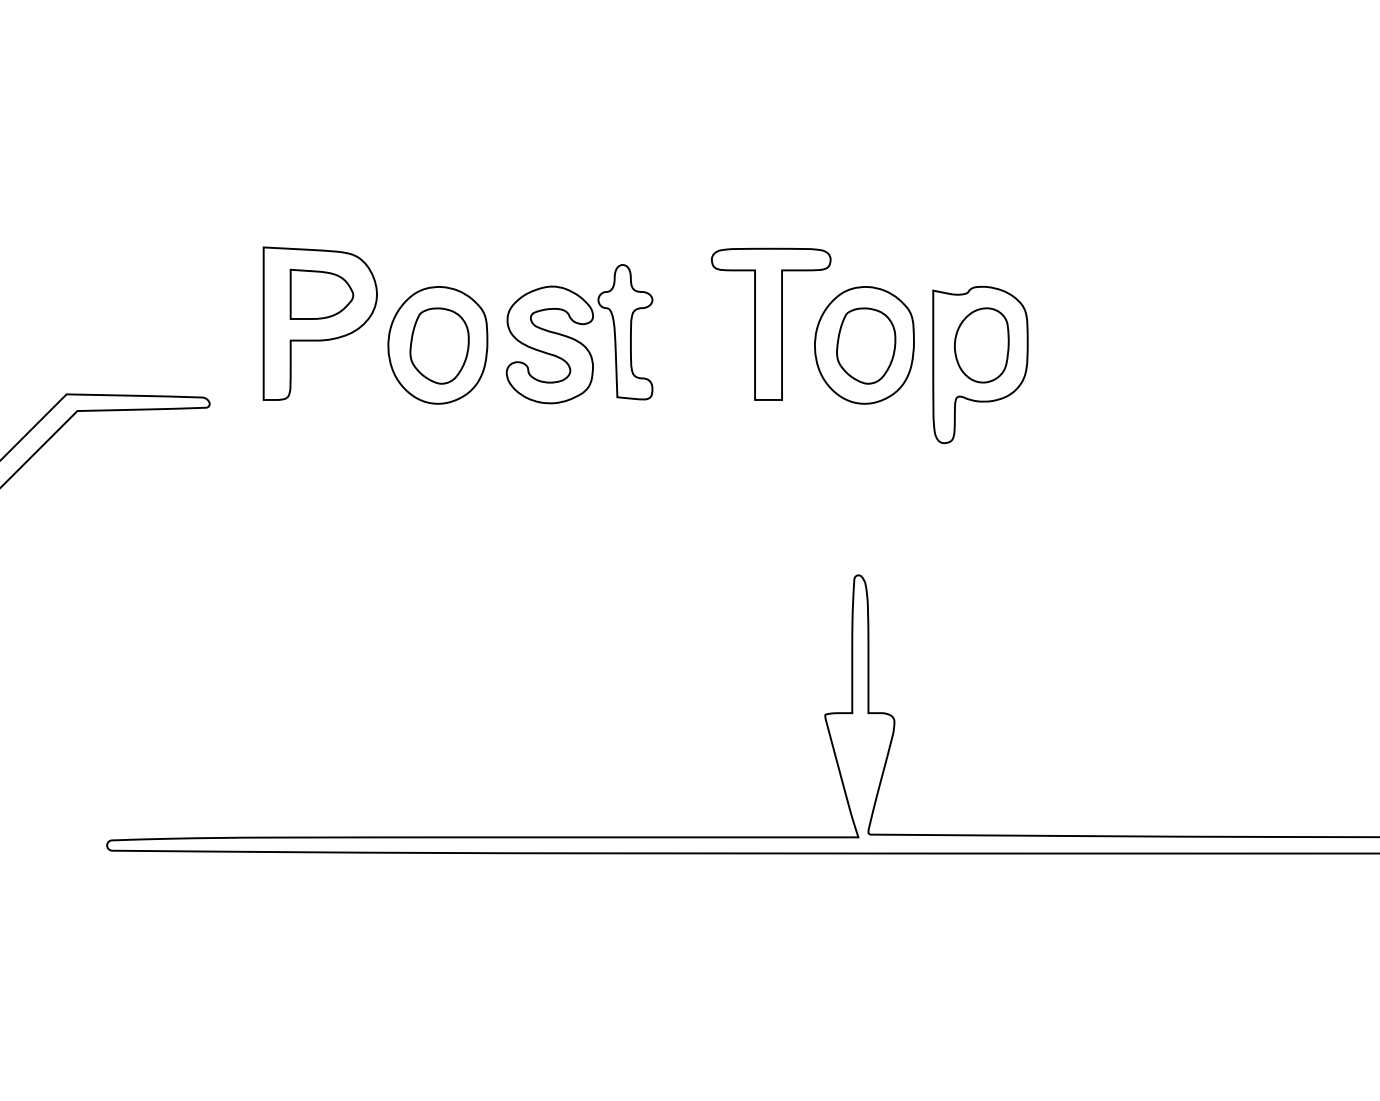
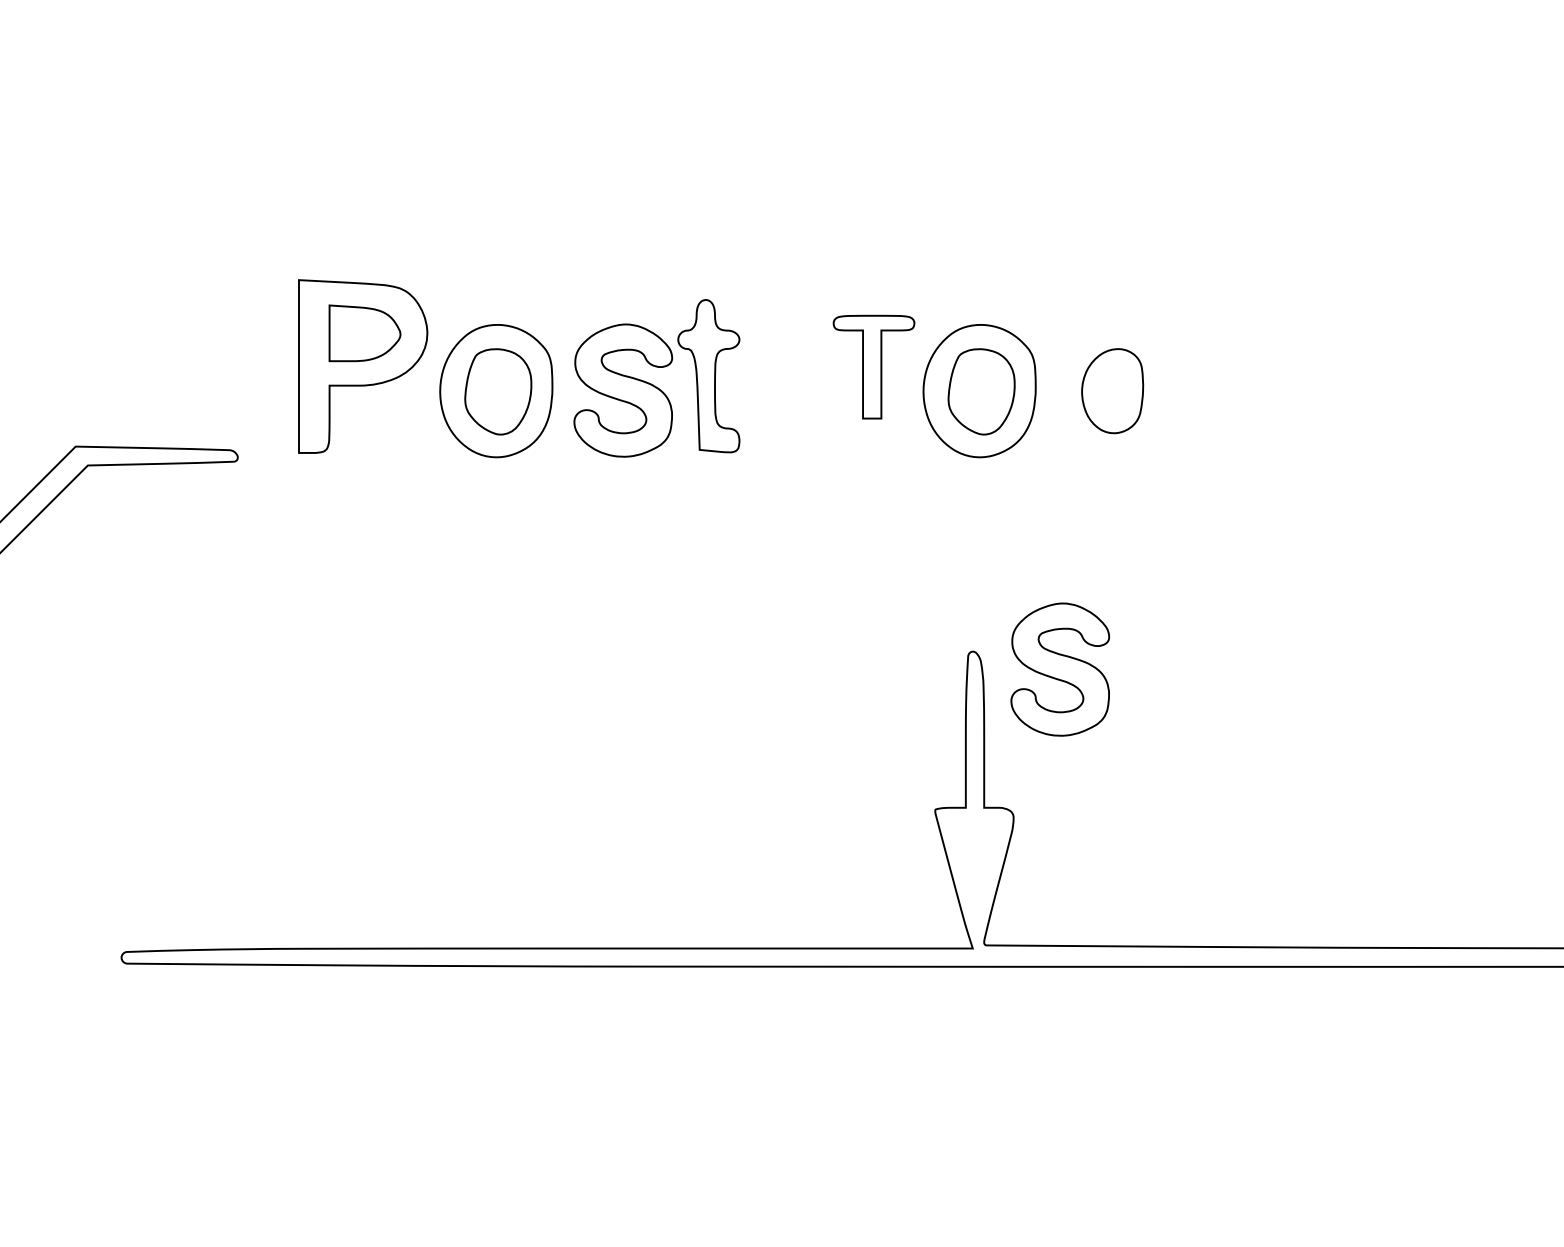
part: (770, 323) -> (873, 366), size x0.6
part: (979, 364) -> (1110, 412), removed
part: (935, 591) -> (1060, 669), added

